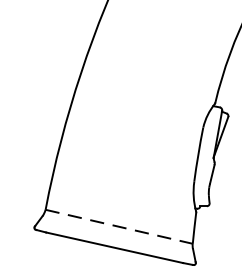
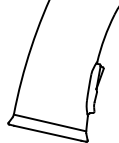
line: (120, 227) -> (50, 123), dashed -> solid

